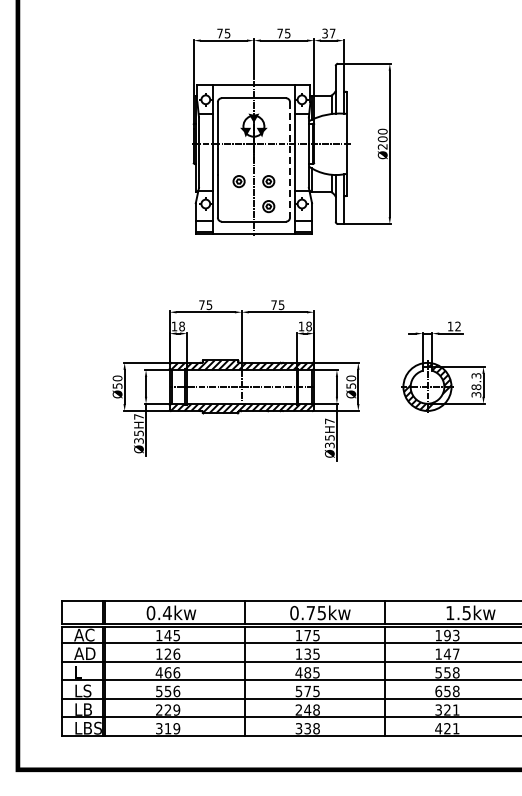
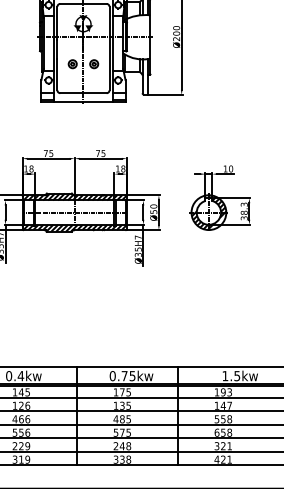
line: (290, 159) -> (109, 48), dashed -> solid
part: (268, 206) -> (94, 82), removed
text: (458, 326) -> (231, 168), 12 -> 10

